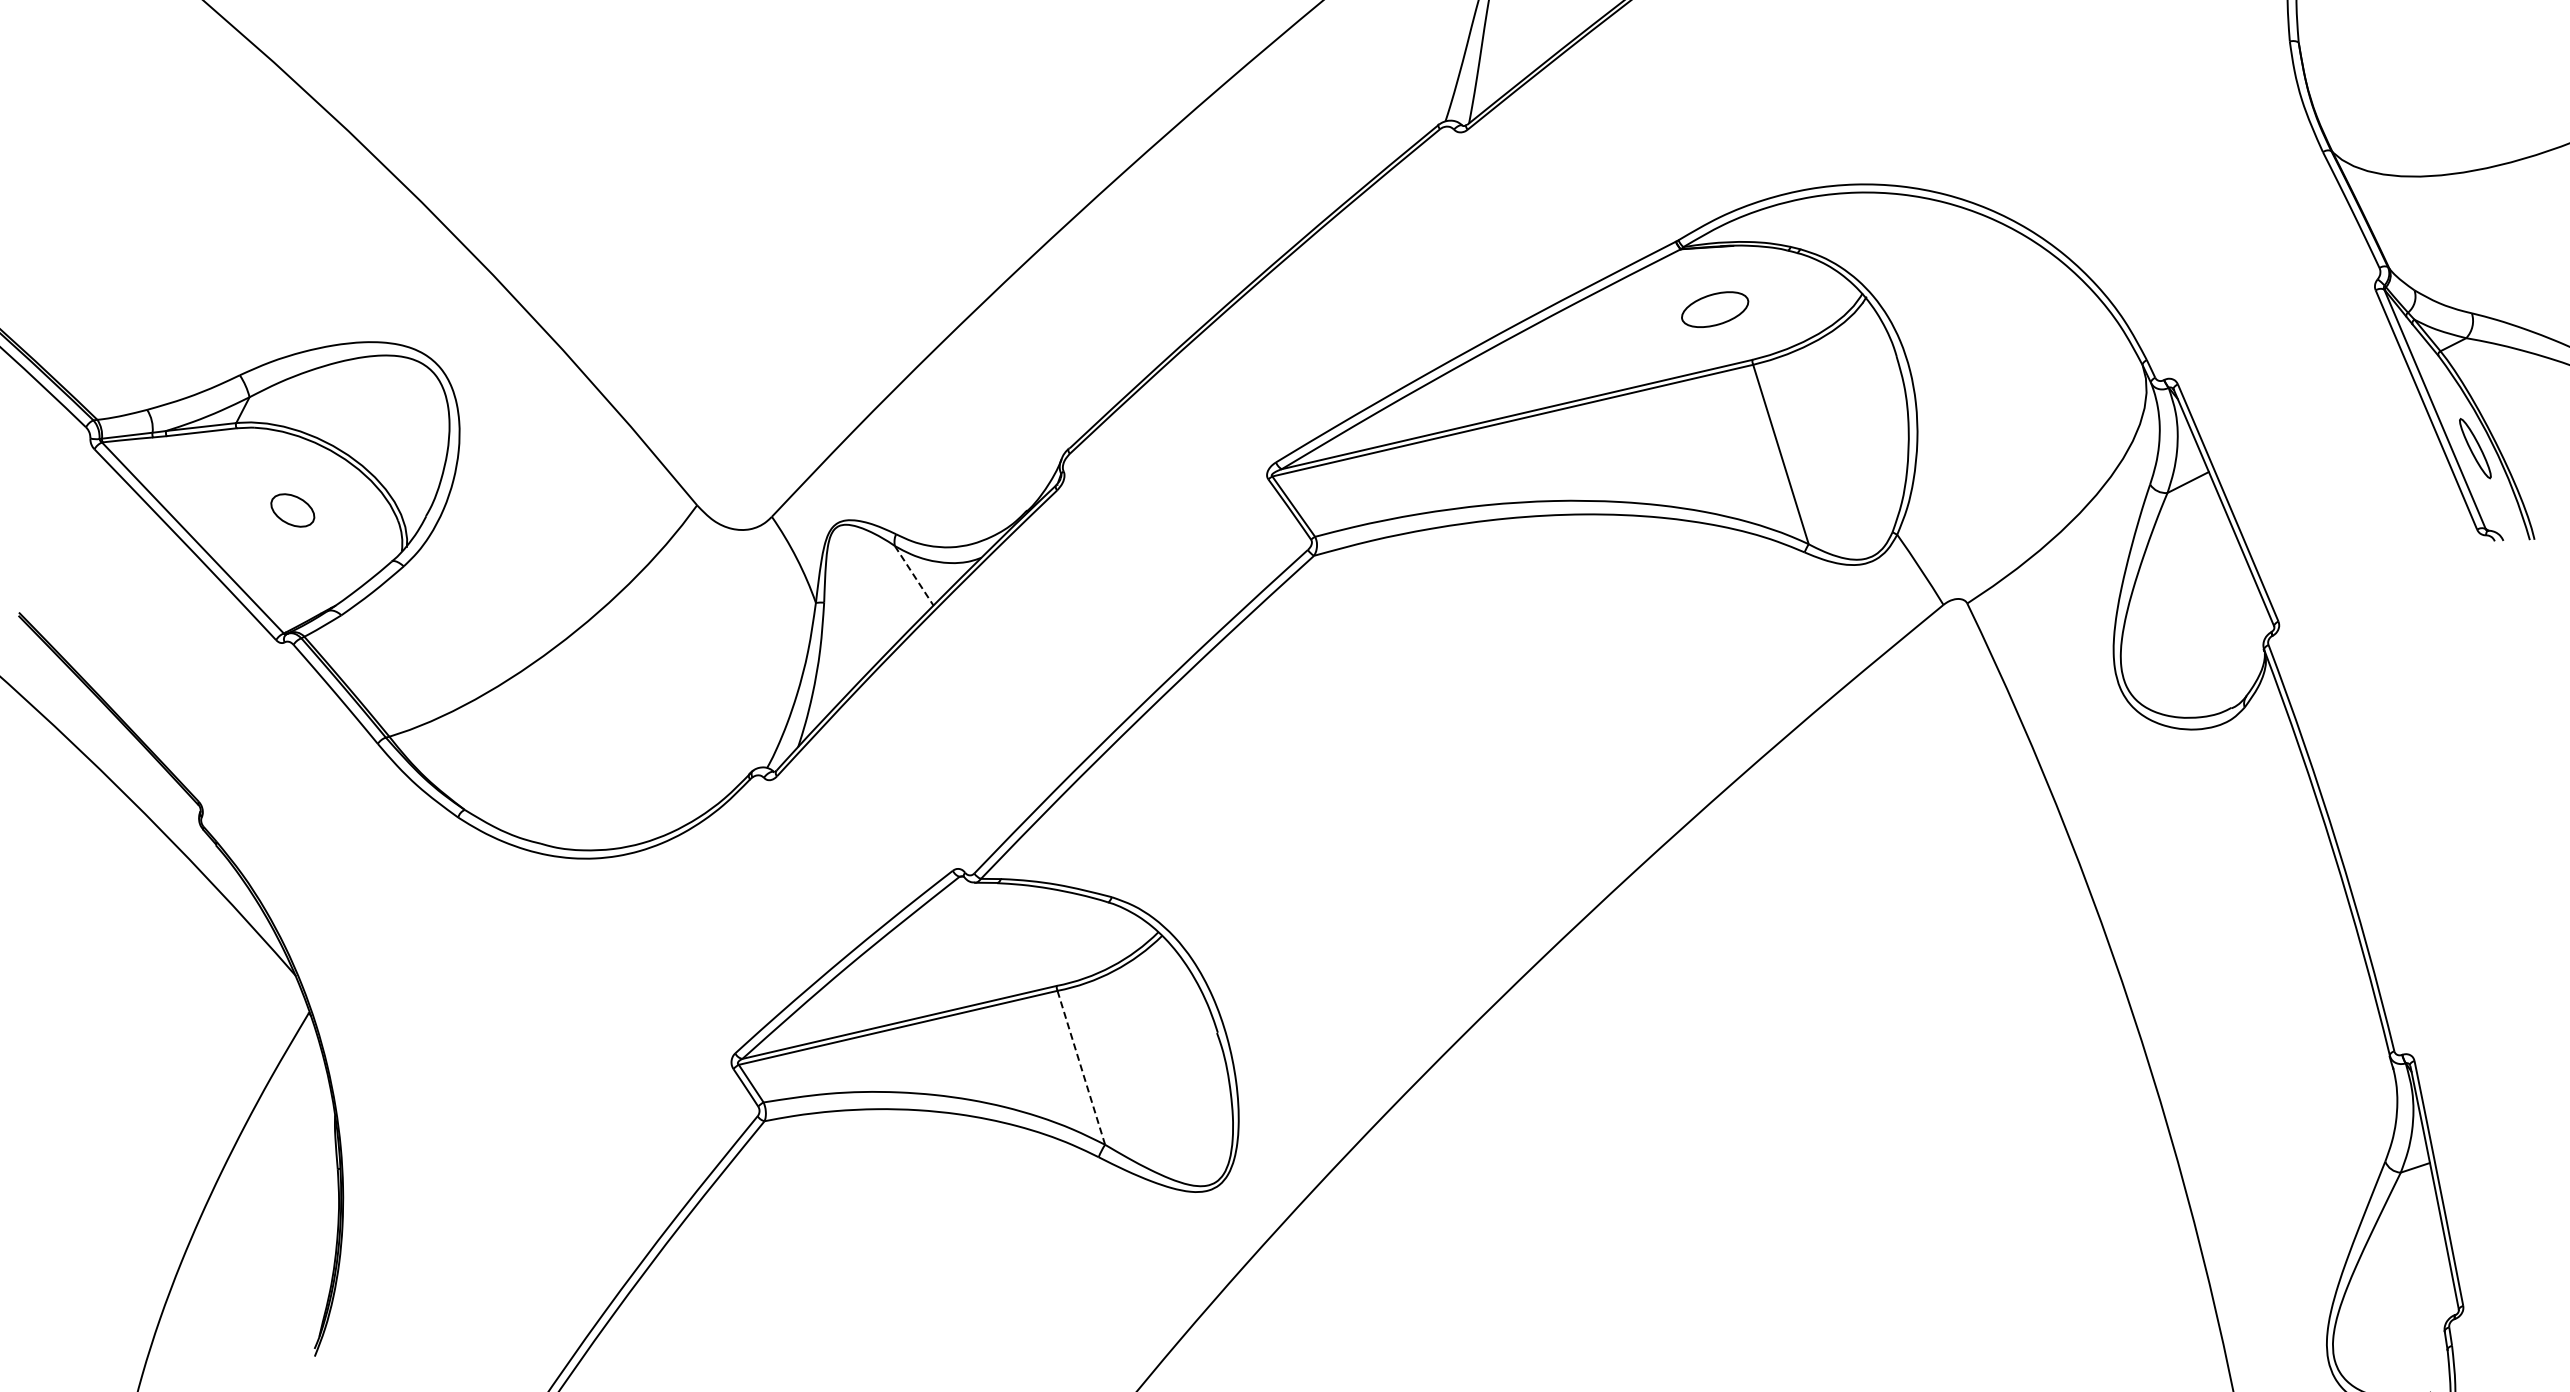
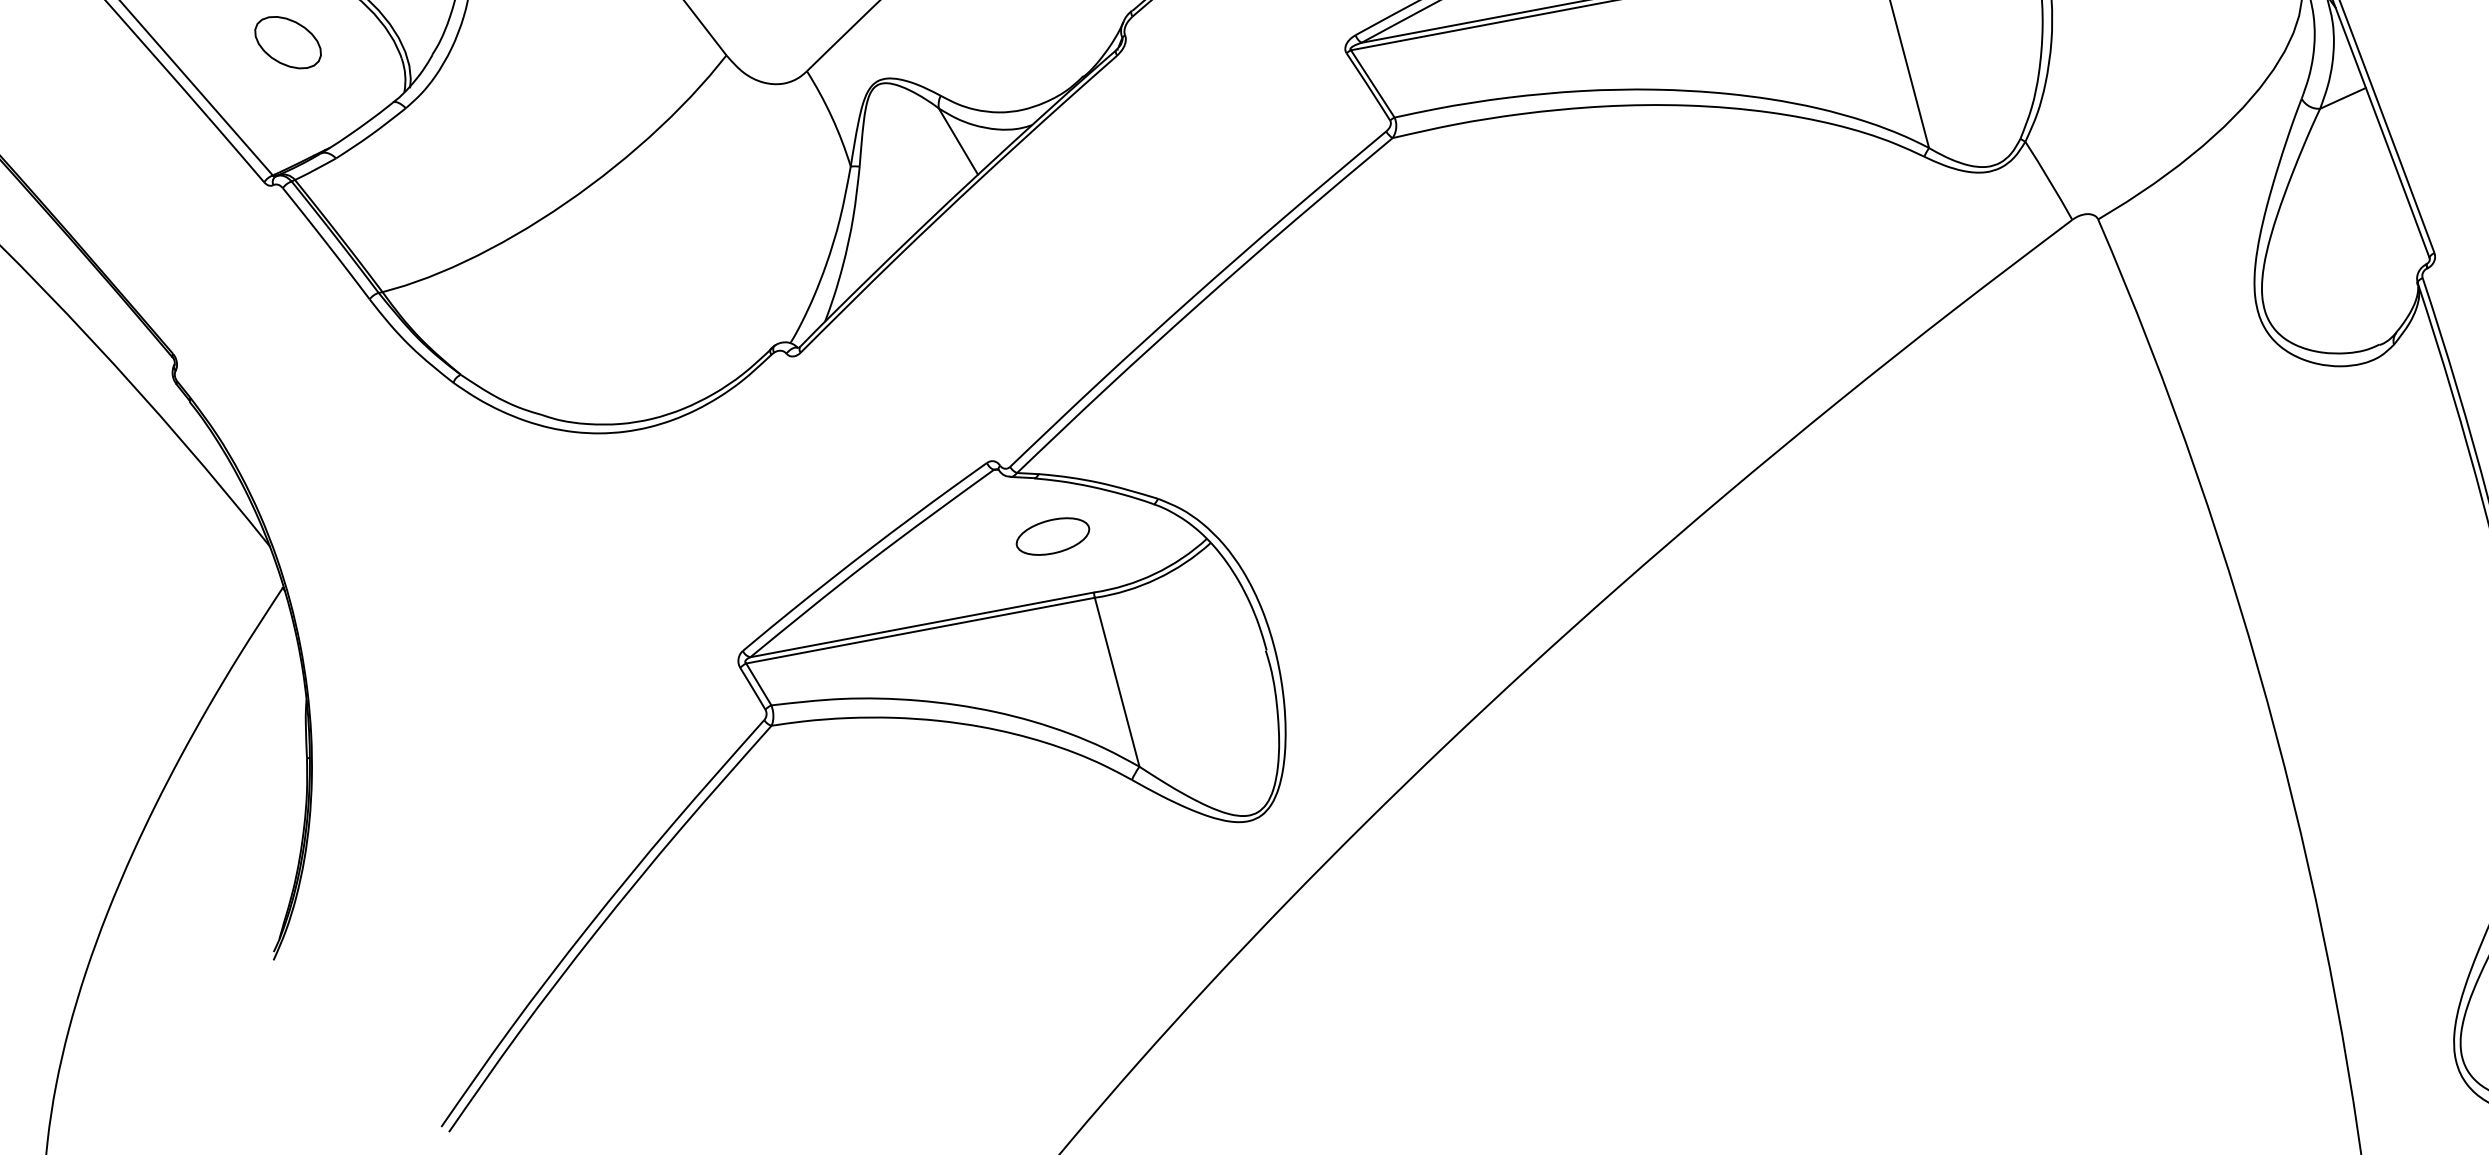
part: (292, 510) -> (287, 42), size x1.43
line: (914, 576) -> (958, 142), dashed -> solid
part: (1016, 935) -> (1052, 535), added
line: (1081, 1067) -> (1117, 681), dashed -> solid

